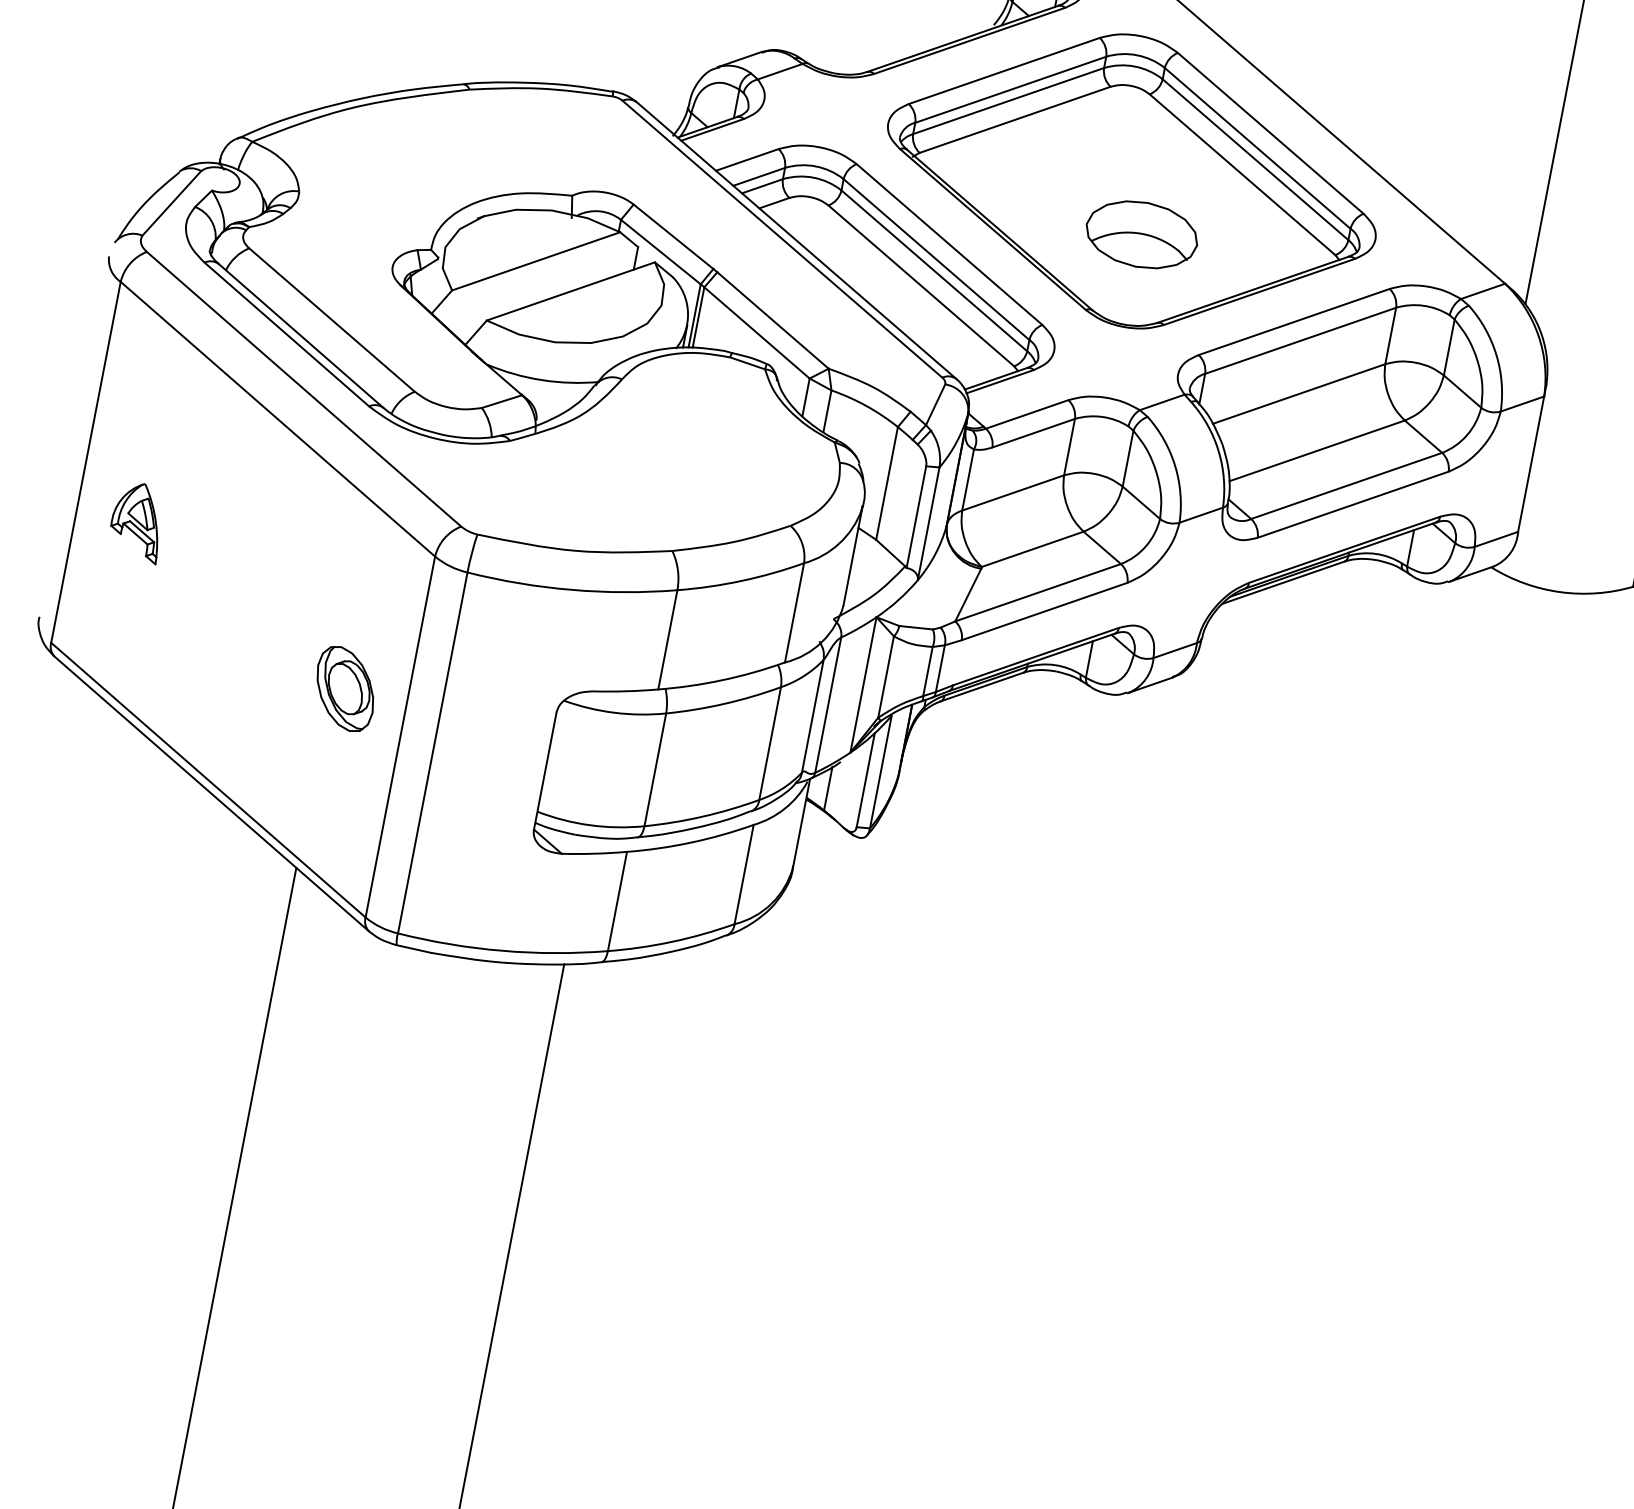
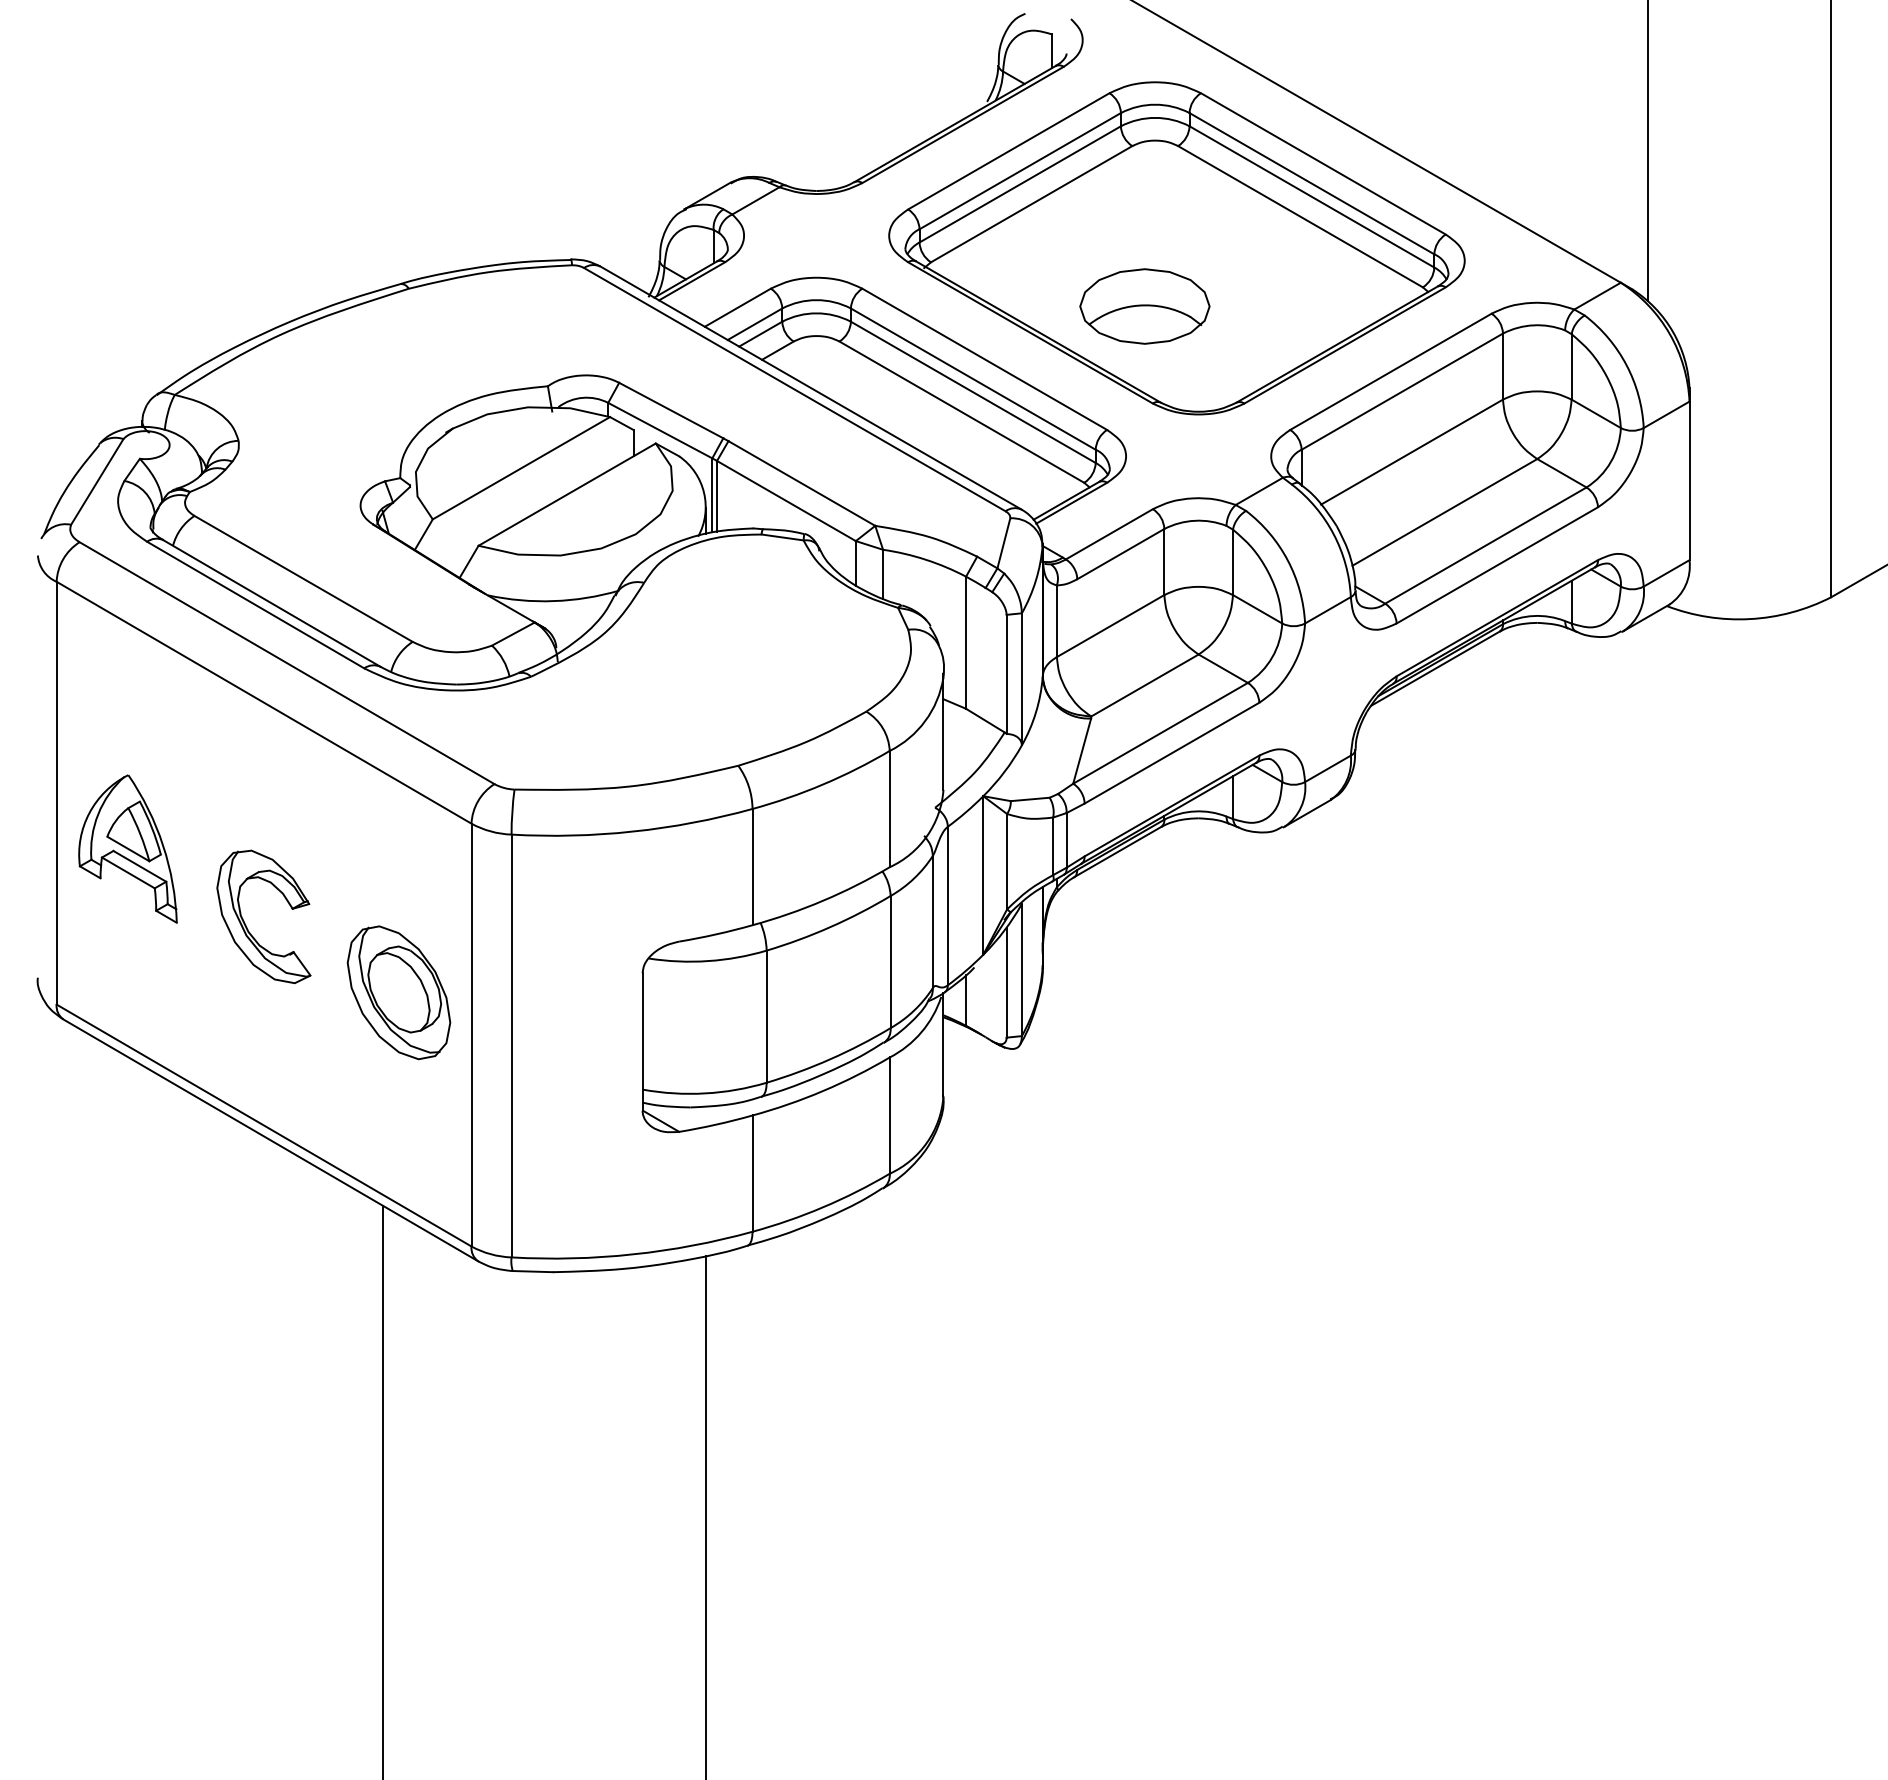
part: (1141, 234) -> (1144, 306), moved
part: (137, 521) -> (127, 848), size x1.67
part: (226, 606) -> (246, 925), added
part: (345, 688) -> (398, 992), size x1.43

